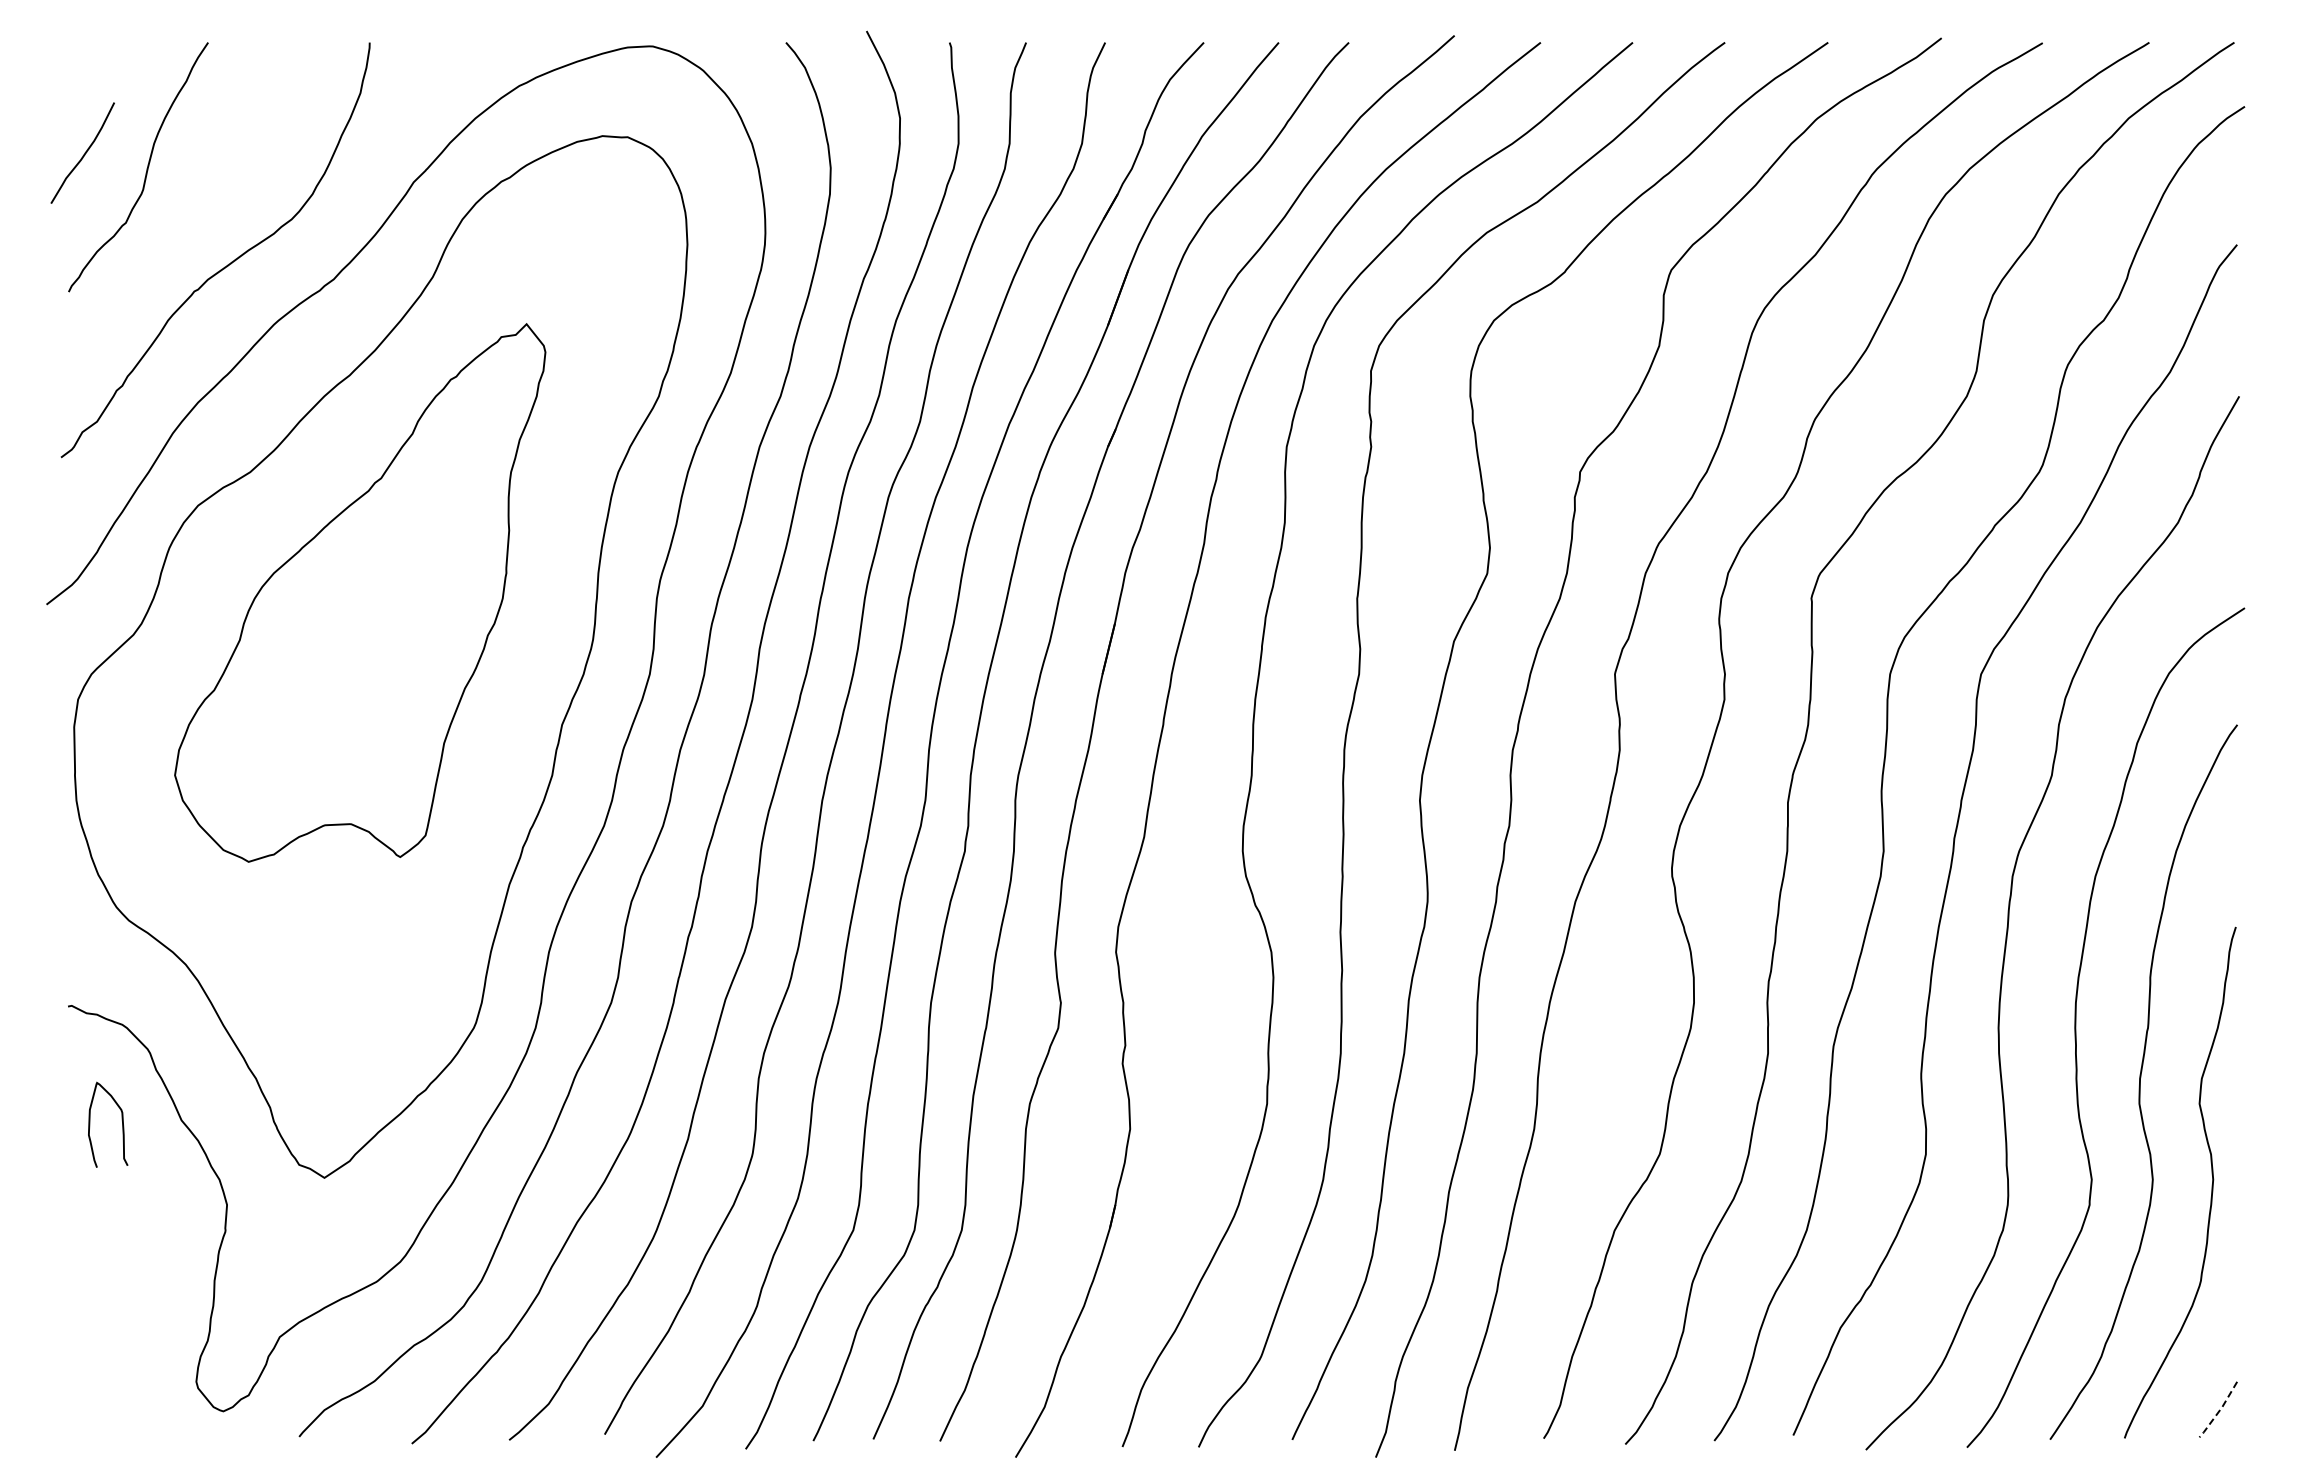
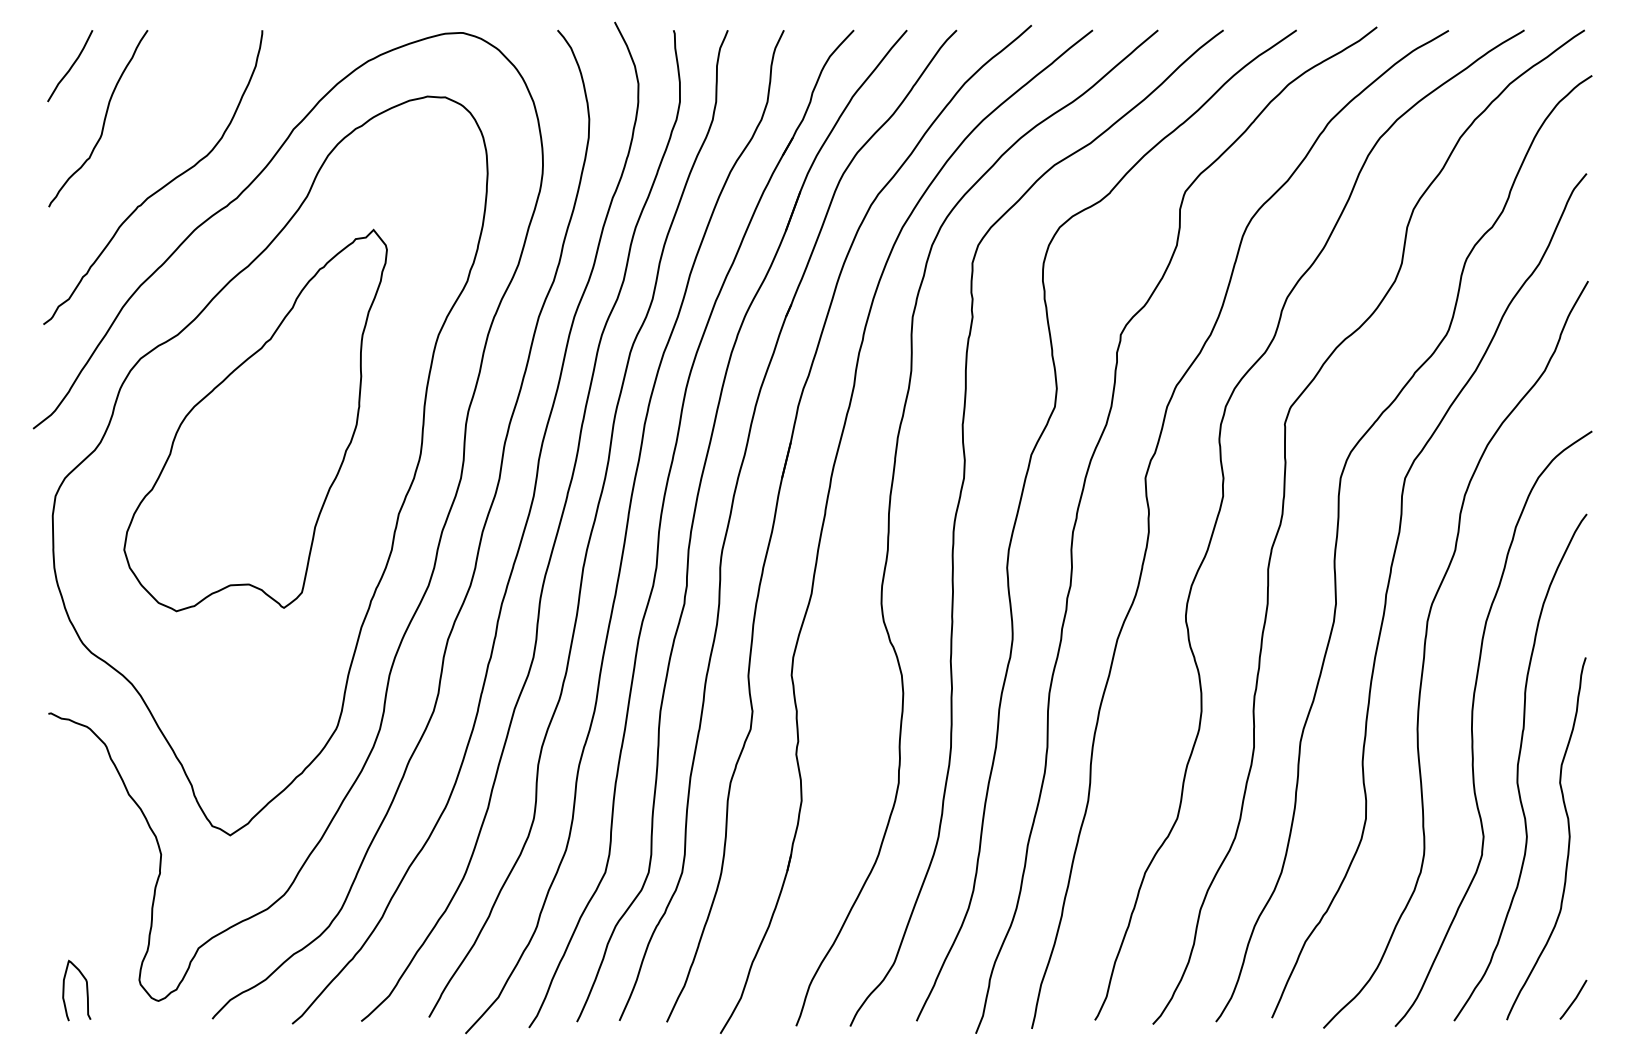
curve: (84, 152) -> (71, 65), moved
curve: (121, 1120) -> (86, 987), moved
line: (2219, 1411) -> (1574, 1001), dashed -> solid

